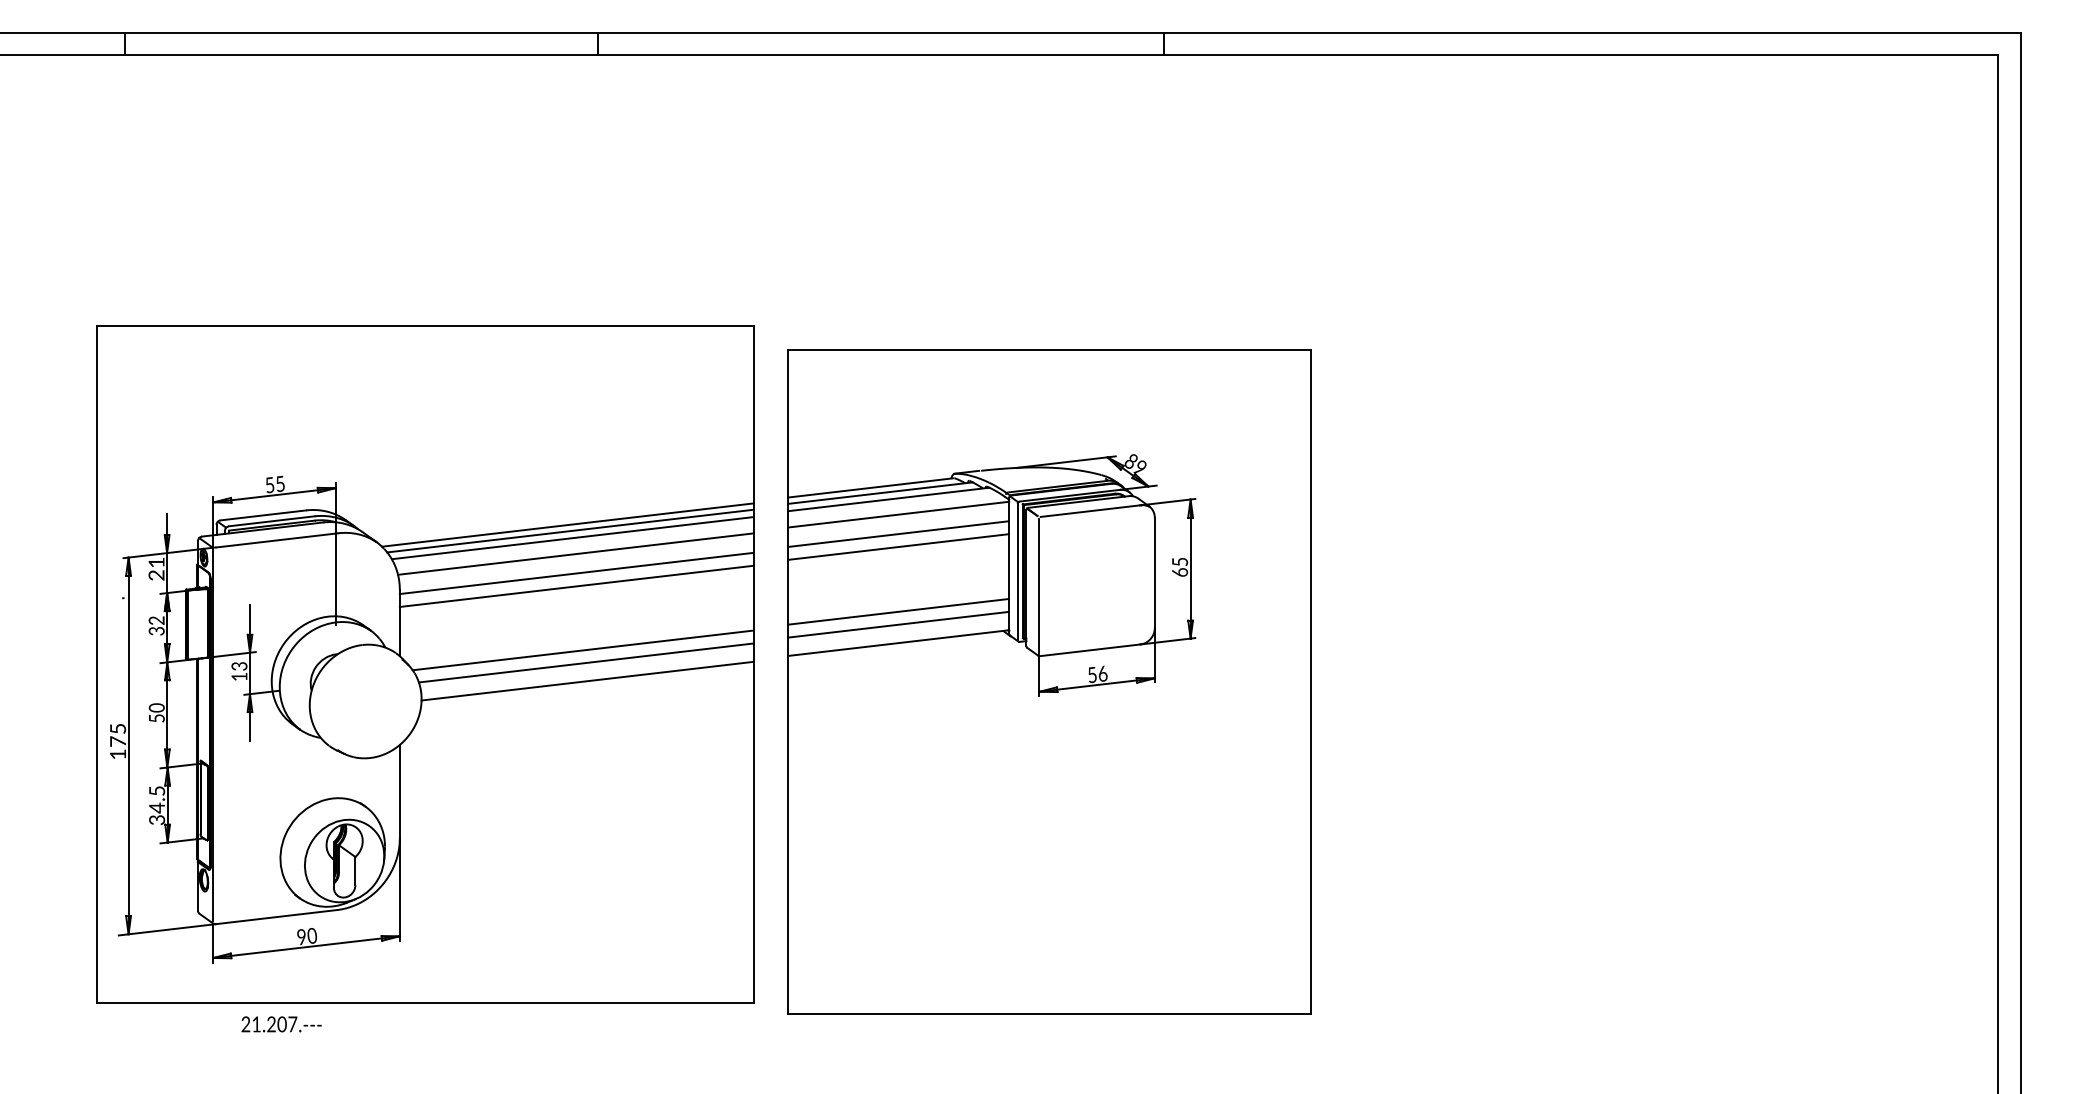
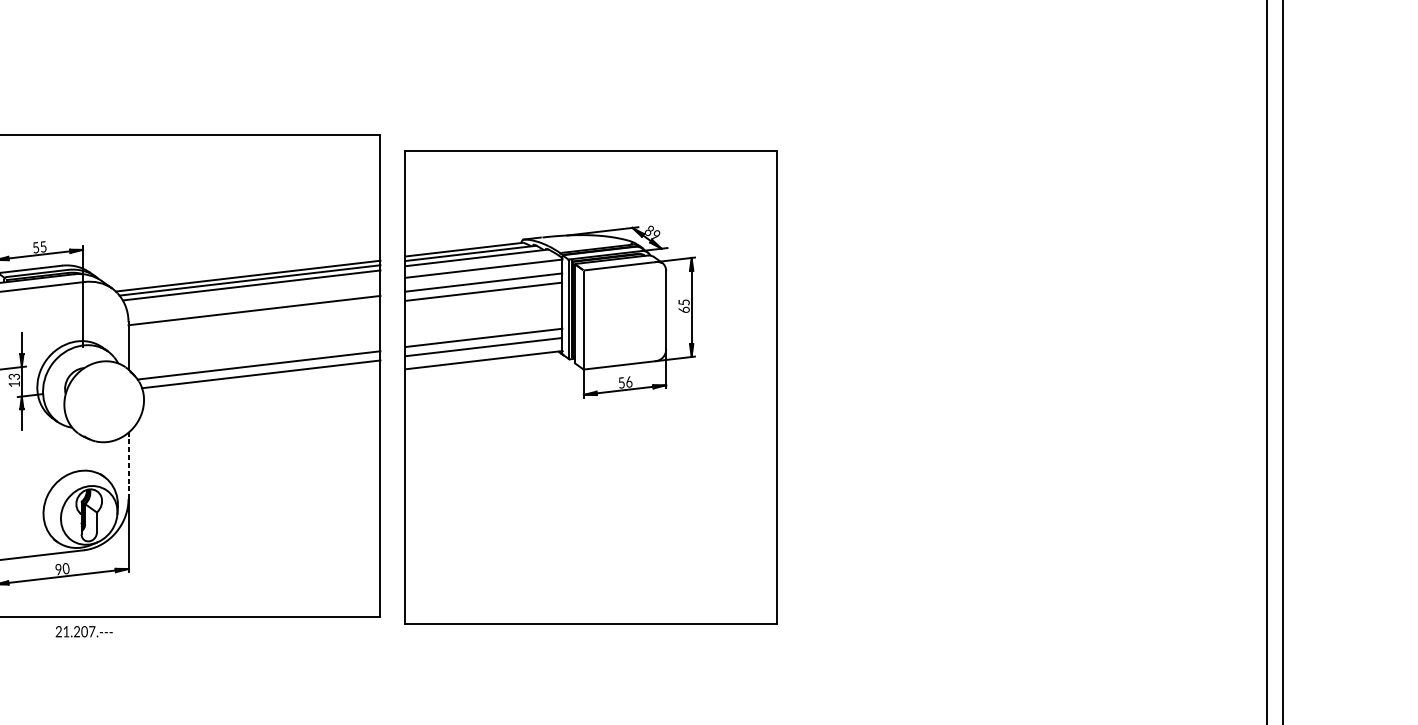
line: (575, 553) -> (253, 296), removed
line: (576, 585) -> (254, 319), removed
line: (587, 680) -> (262, 386), removed
line: (399, 791) -> (128, 465), solid -> dashed
text: (281, 1024) -> (84, 631), moved

